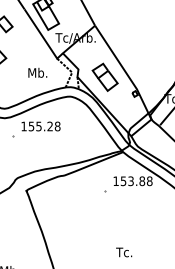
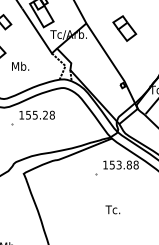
text: (37, 72) -> (20, 66), moved
part: (104, 76) -> (124, 27), moved
text: (124, 252) -> (113, 209), moved

